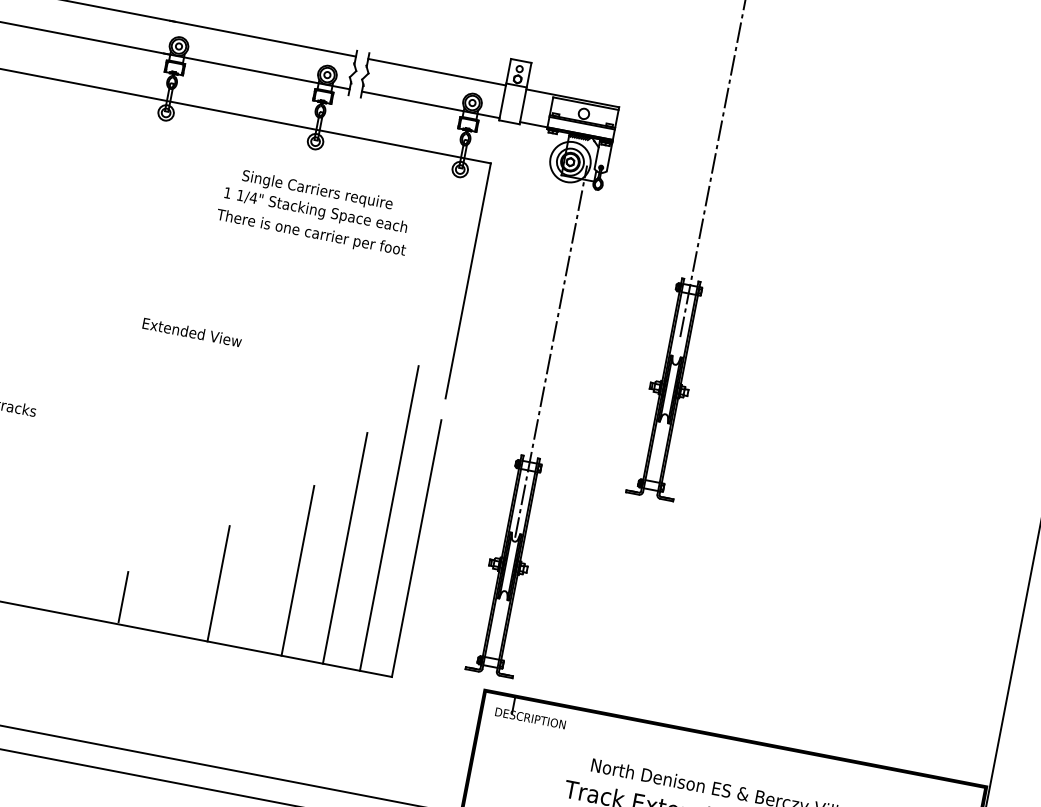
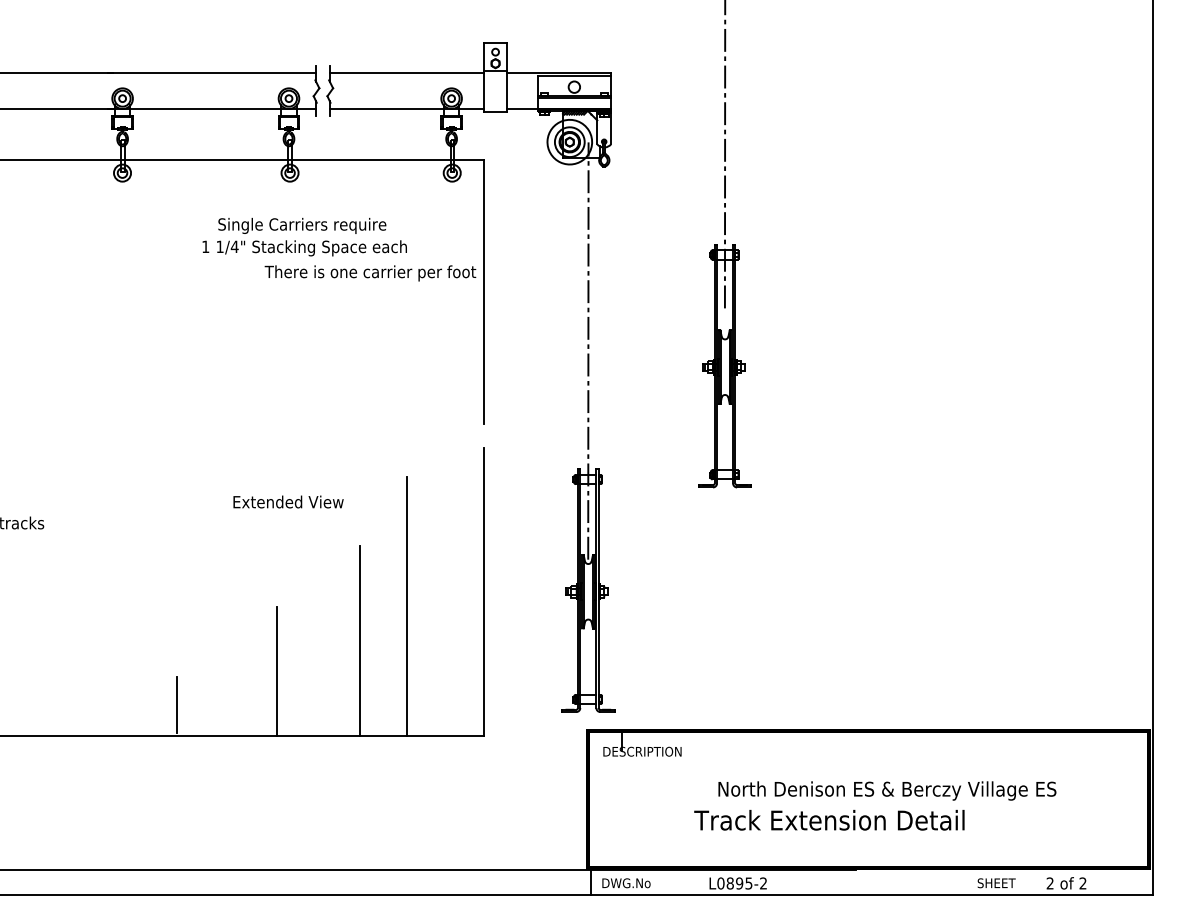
text: (311, 233) -> (370, 273), moved
text: (192, 332) -> (288, 501), moved
line: (389, 518) -> (448, 564), removed

